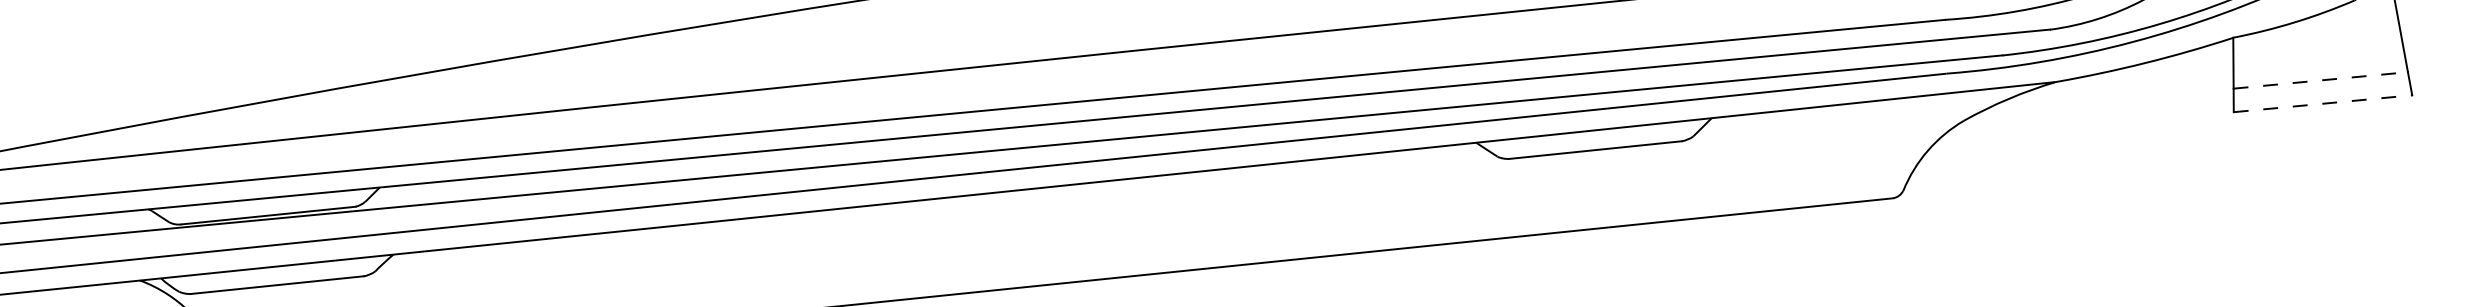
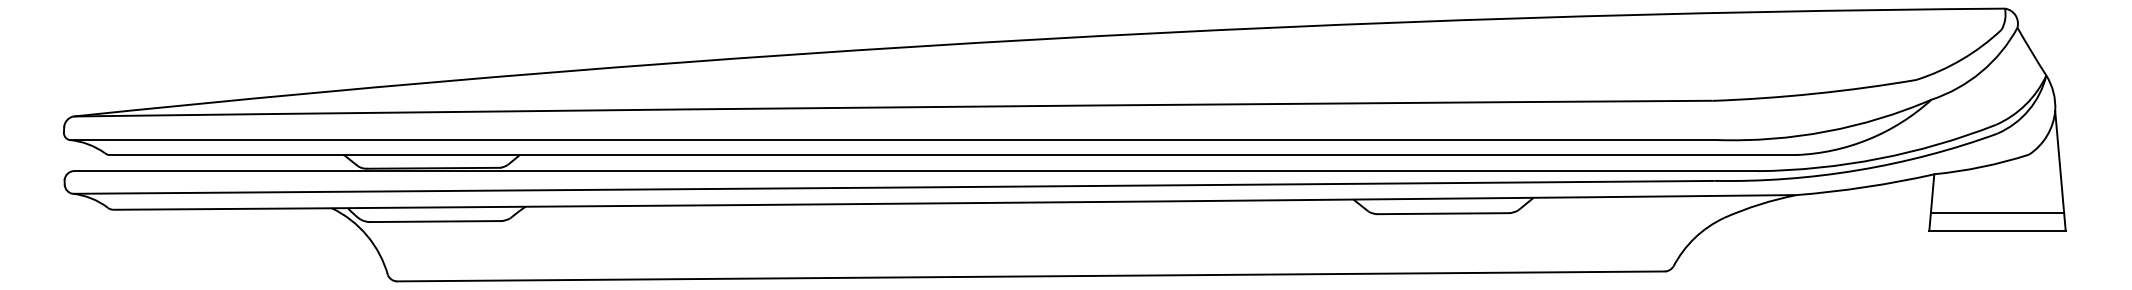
line: (2320, 80) -> (1997, 212), dashed -> solid
line: (2324, 103) -> (1998, 230), dashed -> solid

